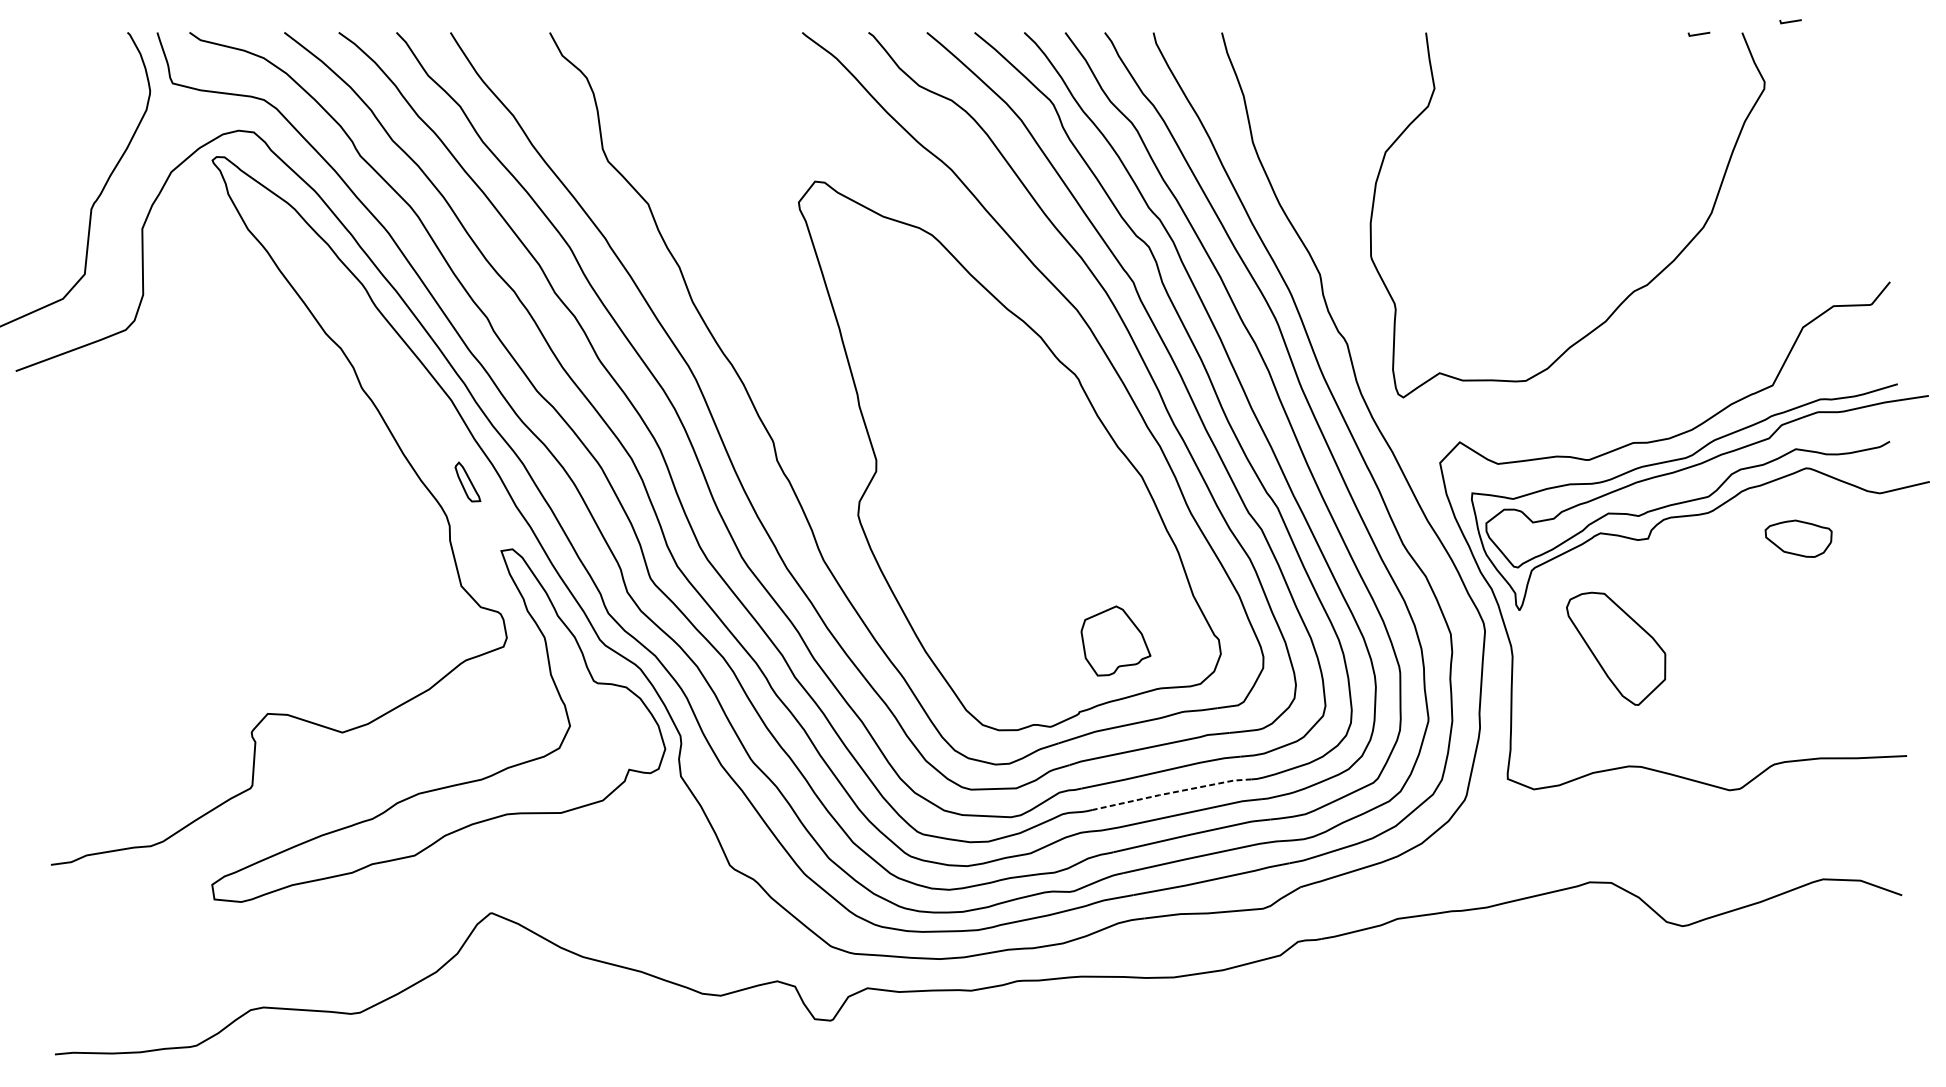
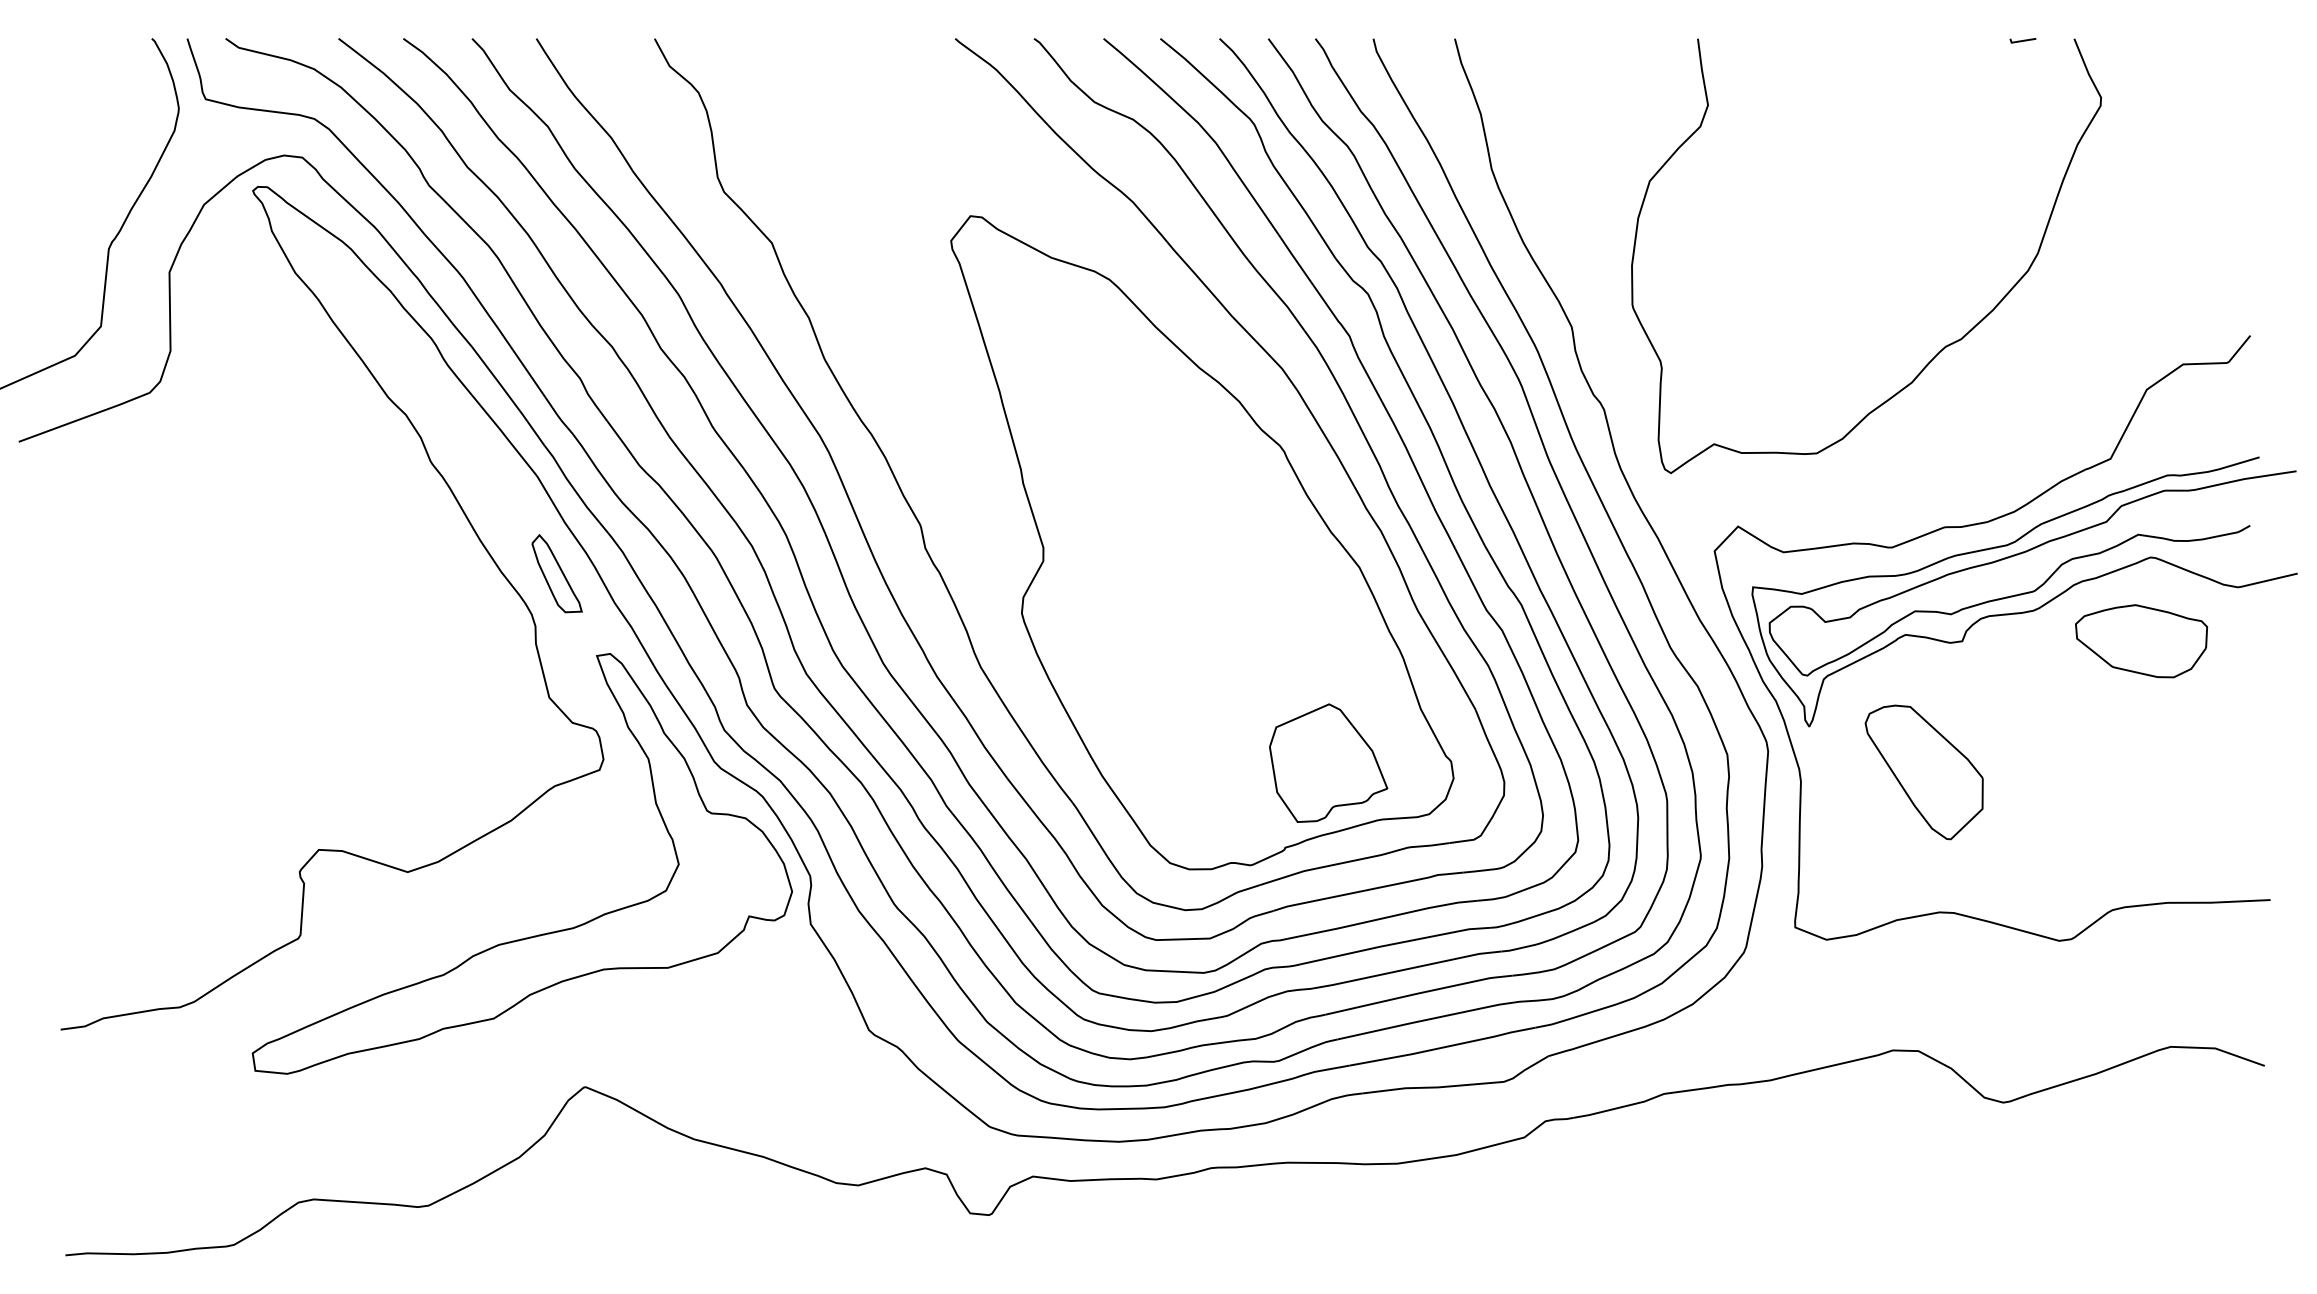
line: (1790, 21) -> (2131, 25), removed
part: (467, 481) -> (556, 573), size x1.67
part: (1798, 538) -> (2141, 641), size x1.67
part: (1115, 640) -> (1328, 762), size x1.43
line: (1171, 792) -> (1394, 943), dashed -> solid

